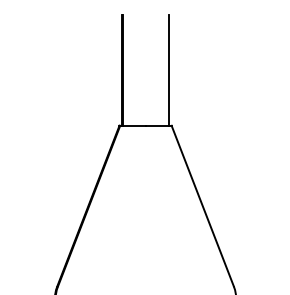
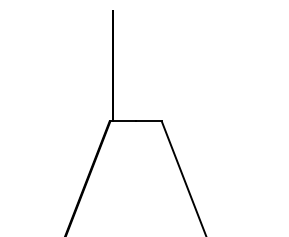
line: (168, 70) -> (158, 66), removed

